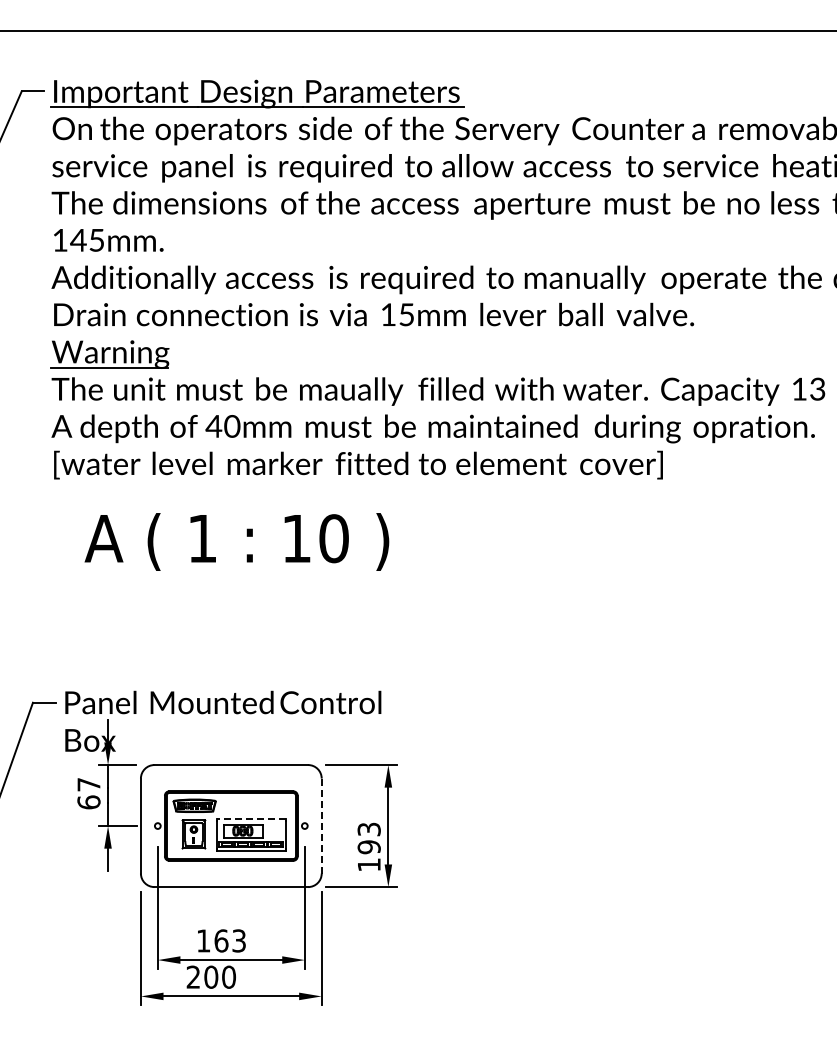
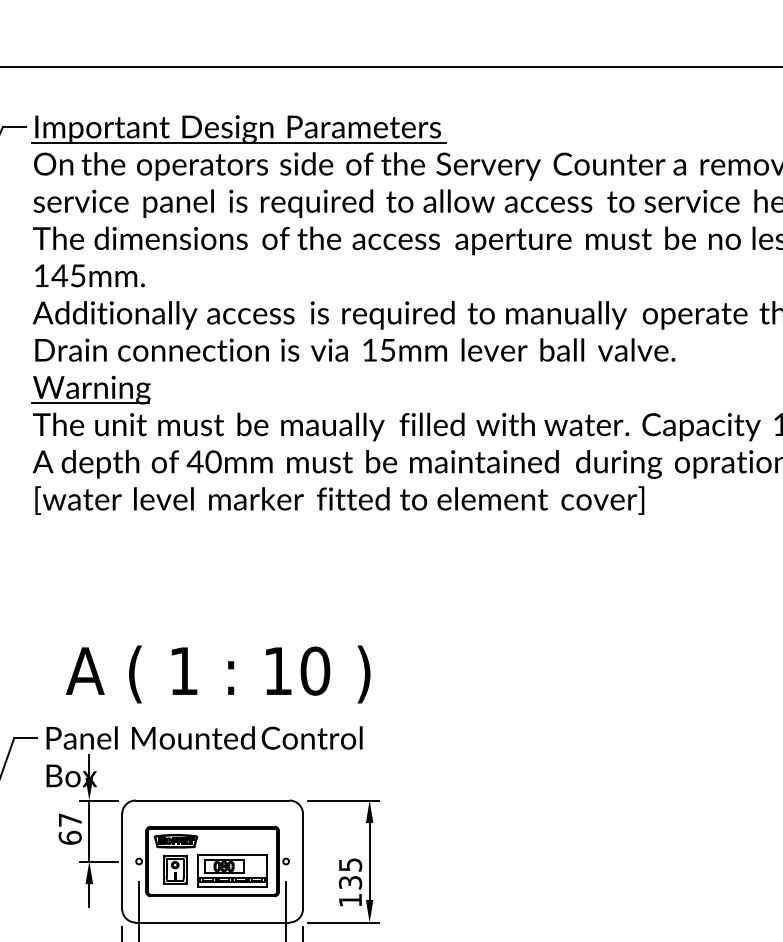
text: (236, 541) -> (217, 673), moved
line: (250, 819) -> (231, 854), dashed -> solid
line: (321, 826) -> (302, 861), dashed -> solid
text: (368, 838) -> (349, 873), 193 -> 135

